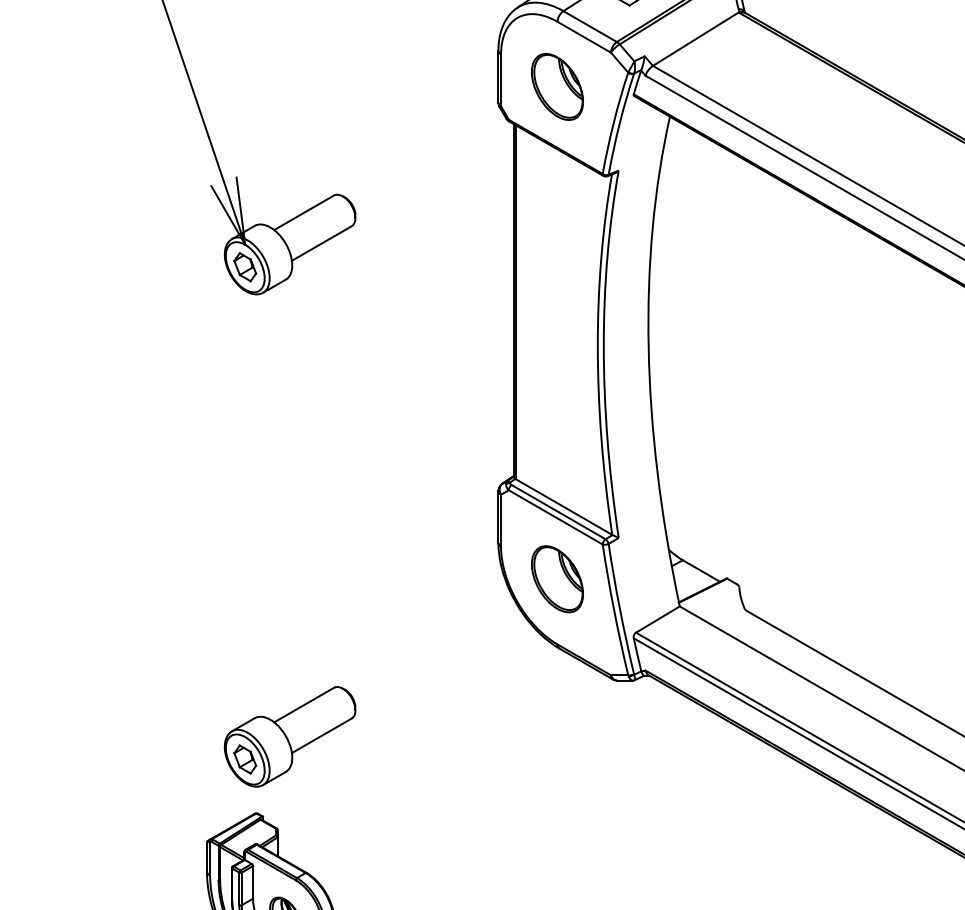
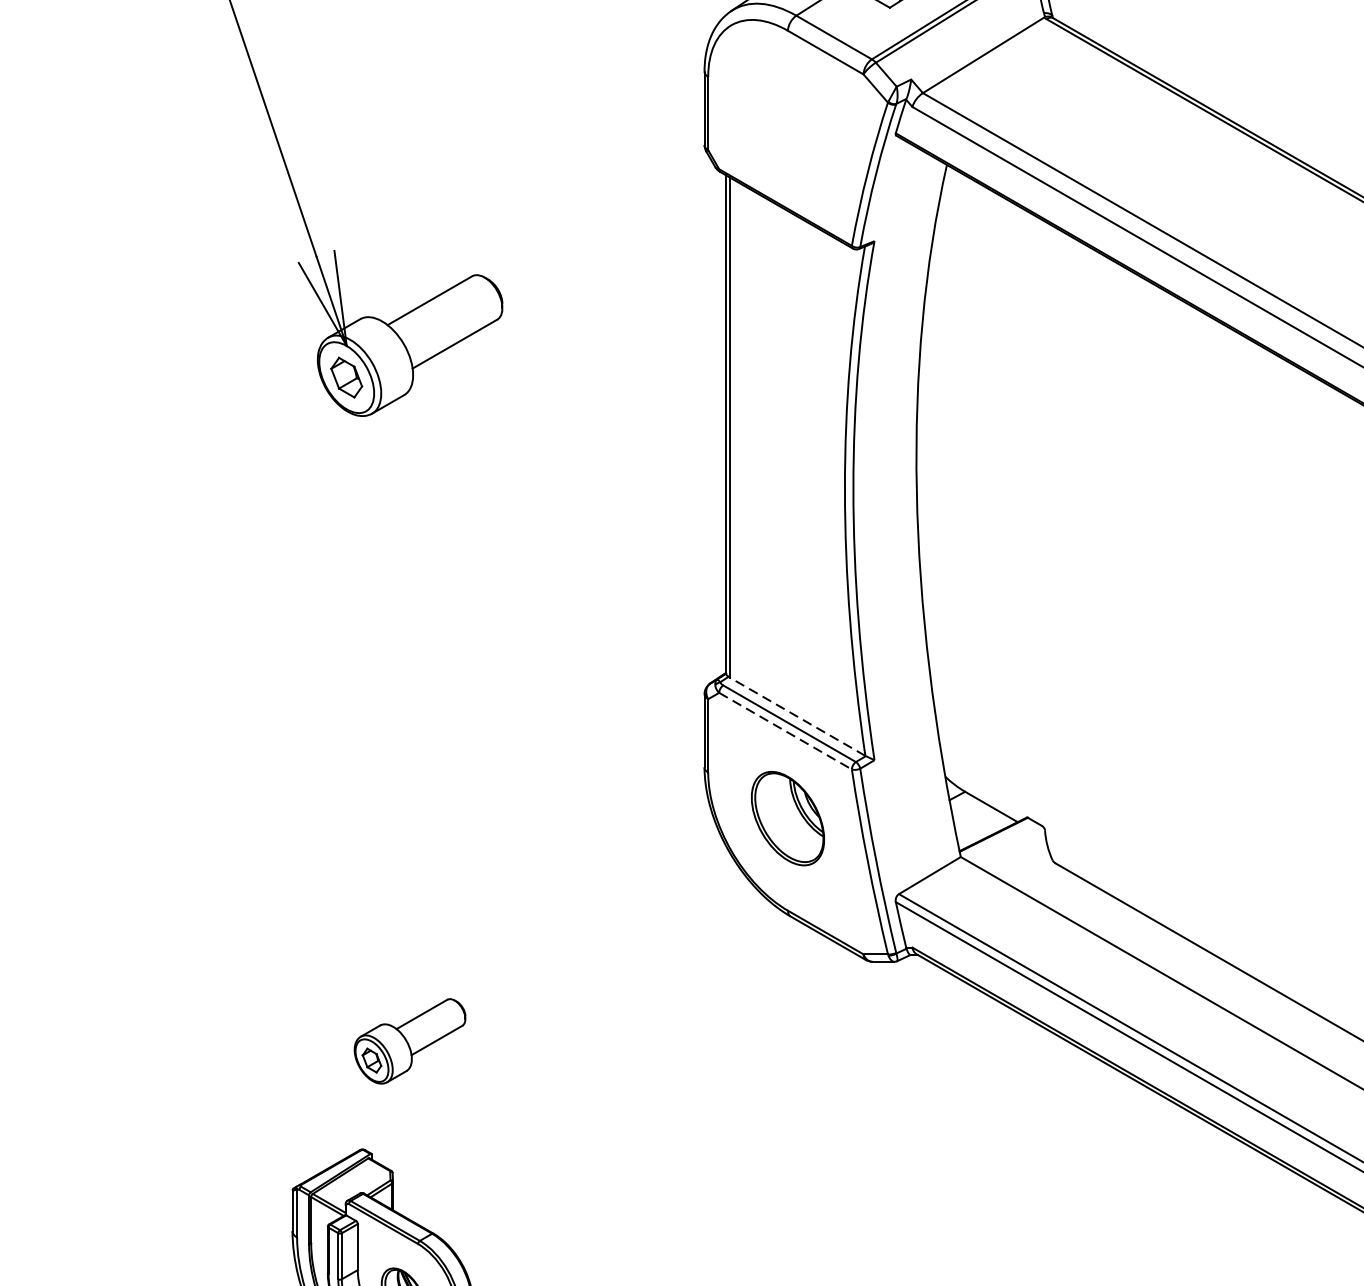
part: (557, 86) -> (787, 122), removed
line: (563, 506) -> (796, 715), solid -> dashed
line: (556, 517) -> (786, 731), solid -> dashed
part: (289, 736) -> (409, 1040), size x0.6

